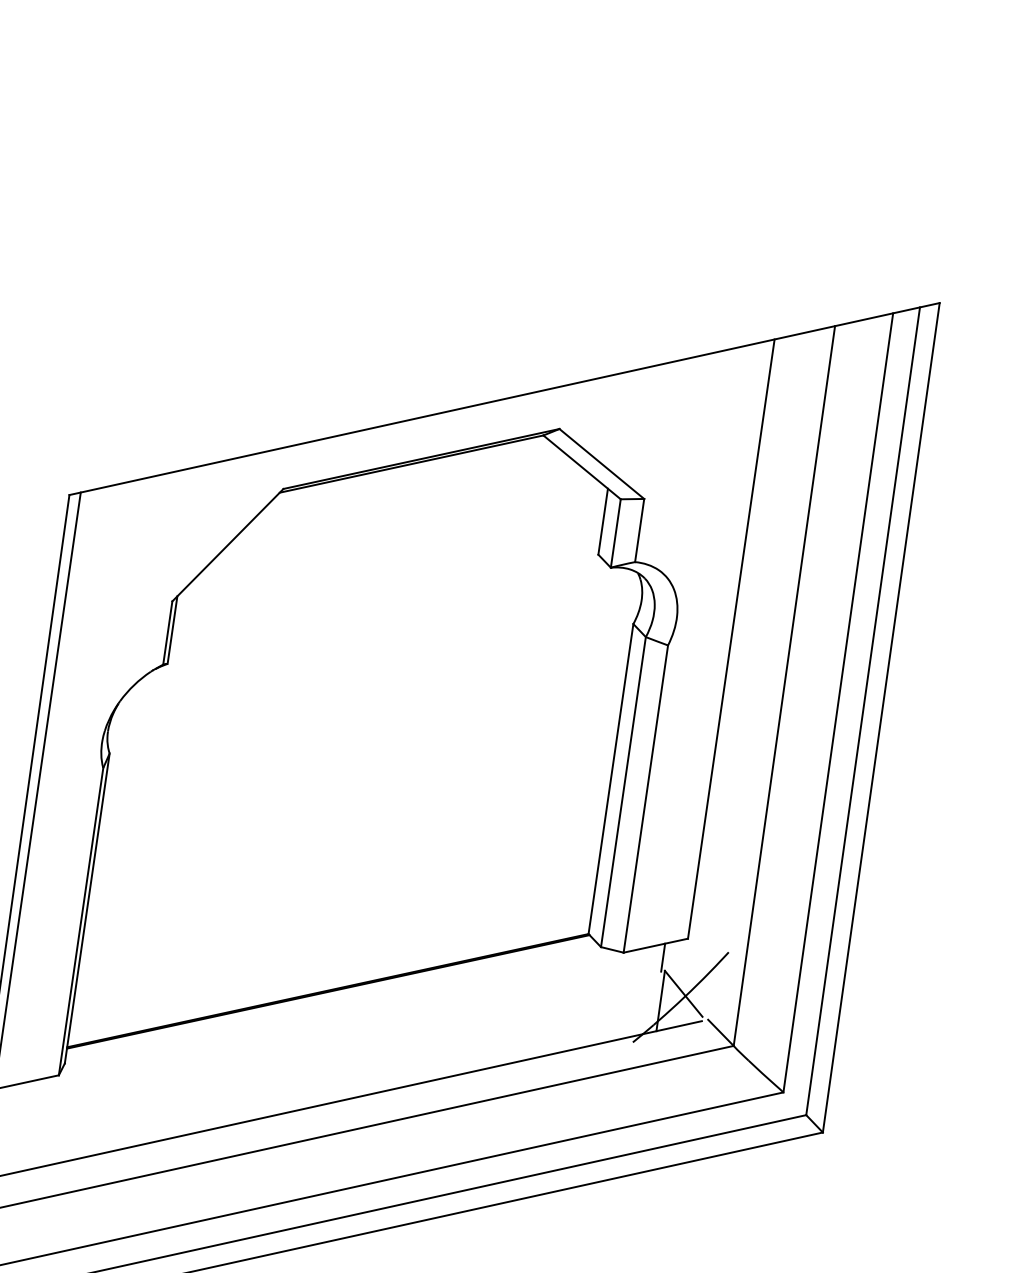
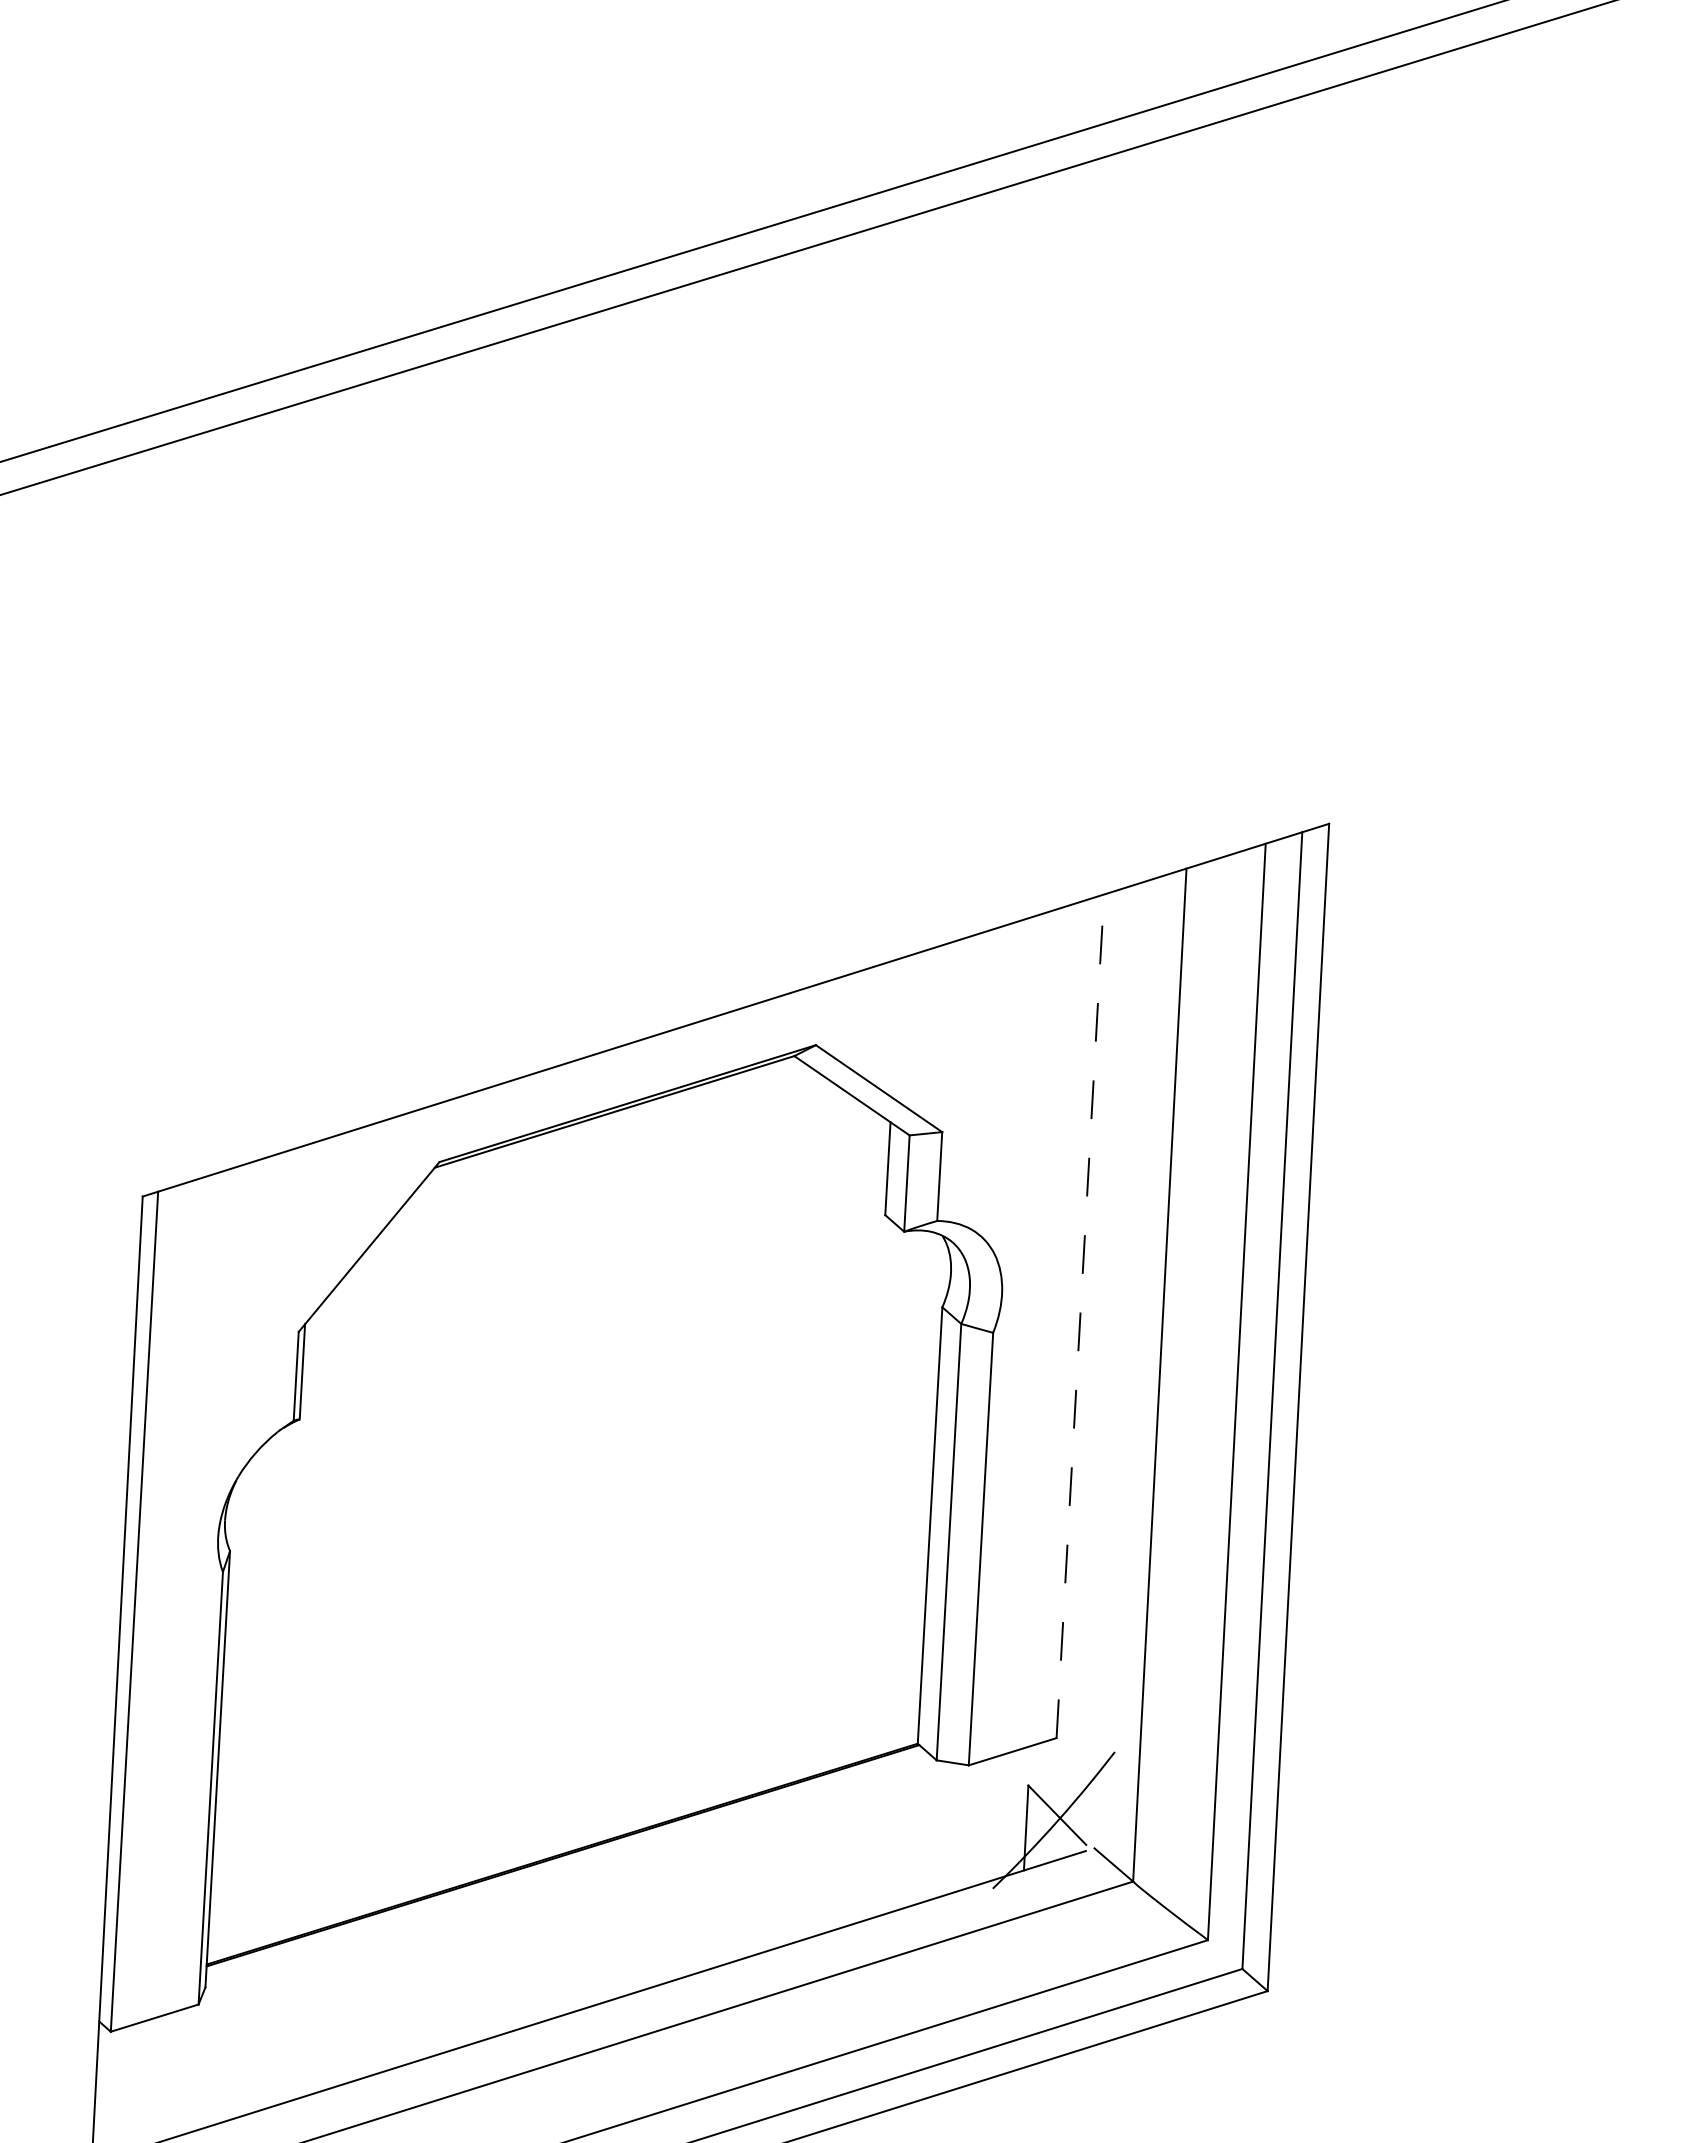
line: (731, 638) -> (1080, 1315), solid -> dashed
line: (663, 957) -> (1024, 1767), removed

